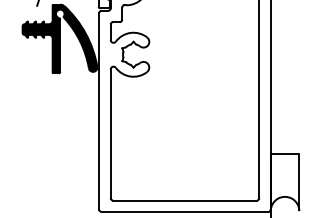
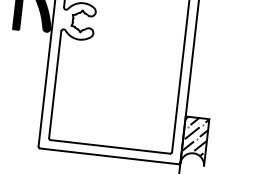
hatch: (284, 180) -> (194, 139), added

